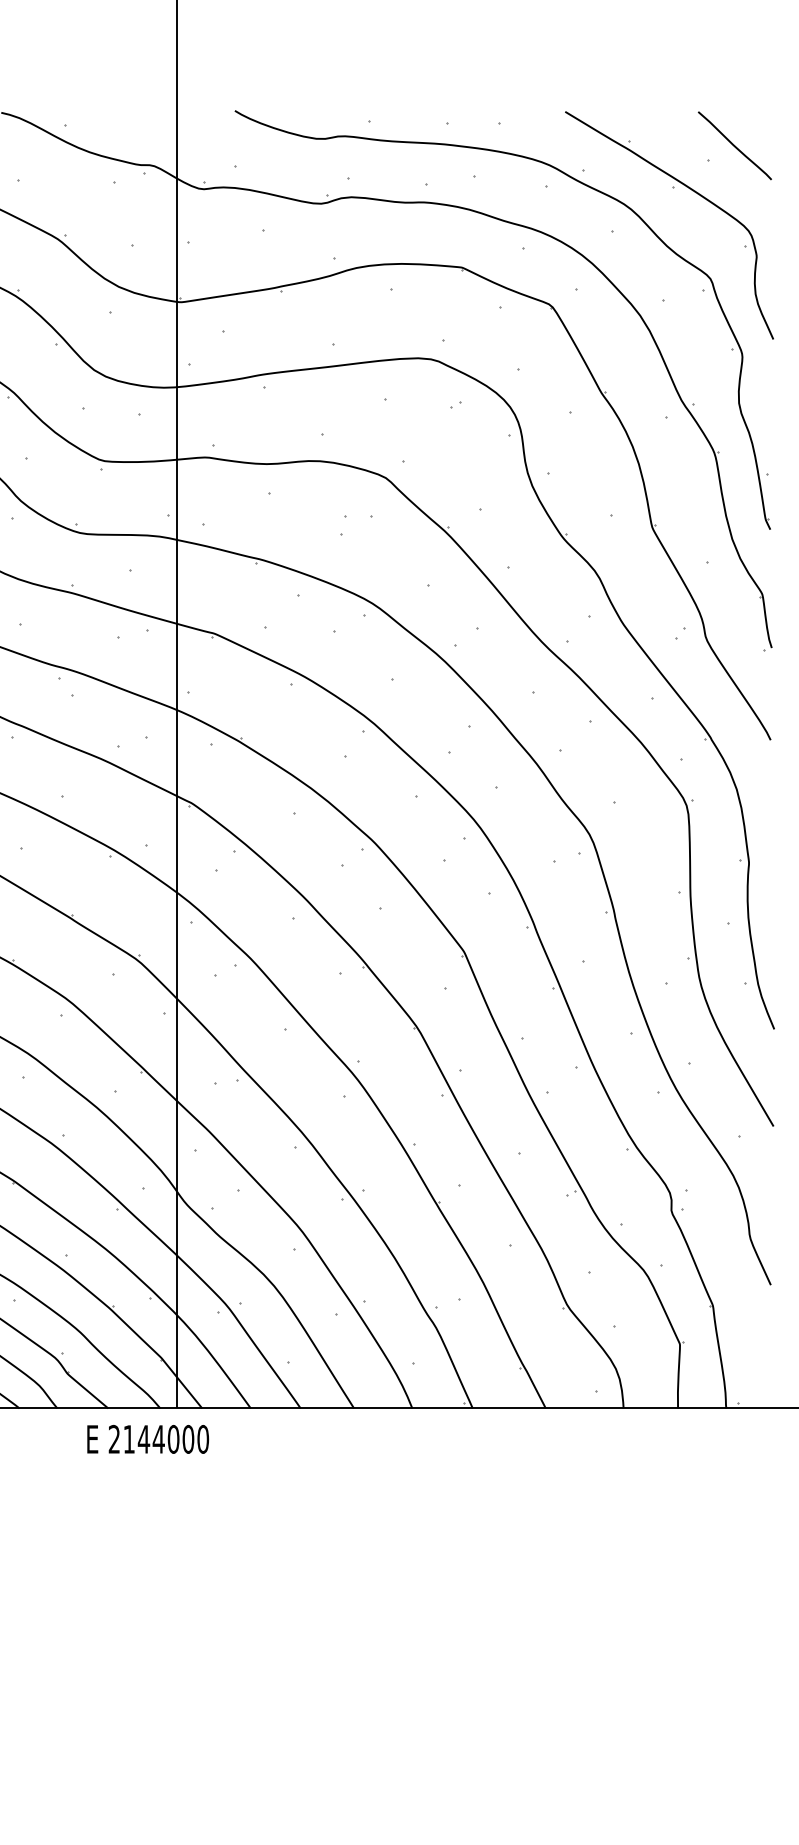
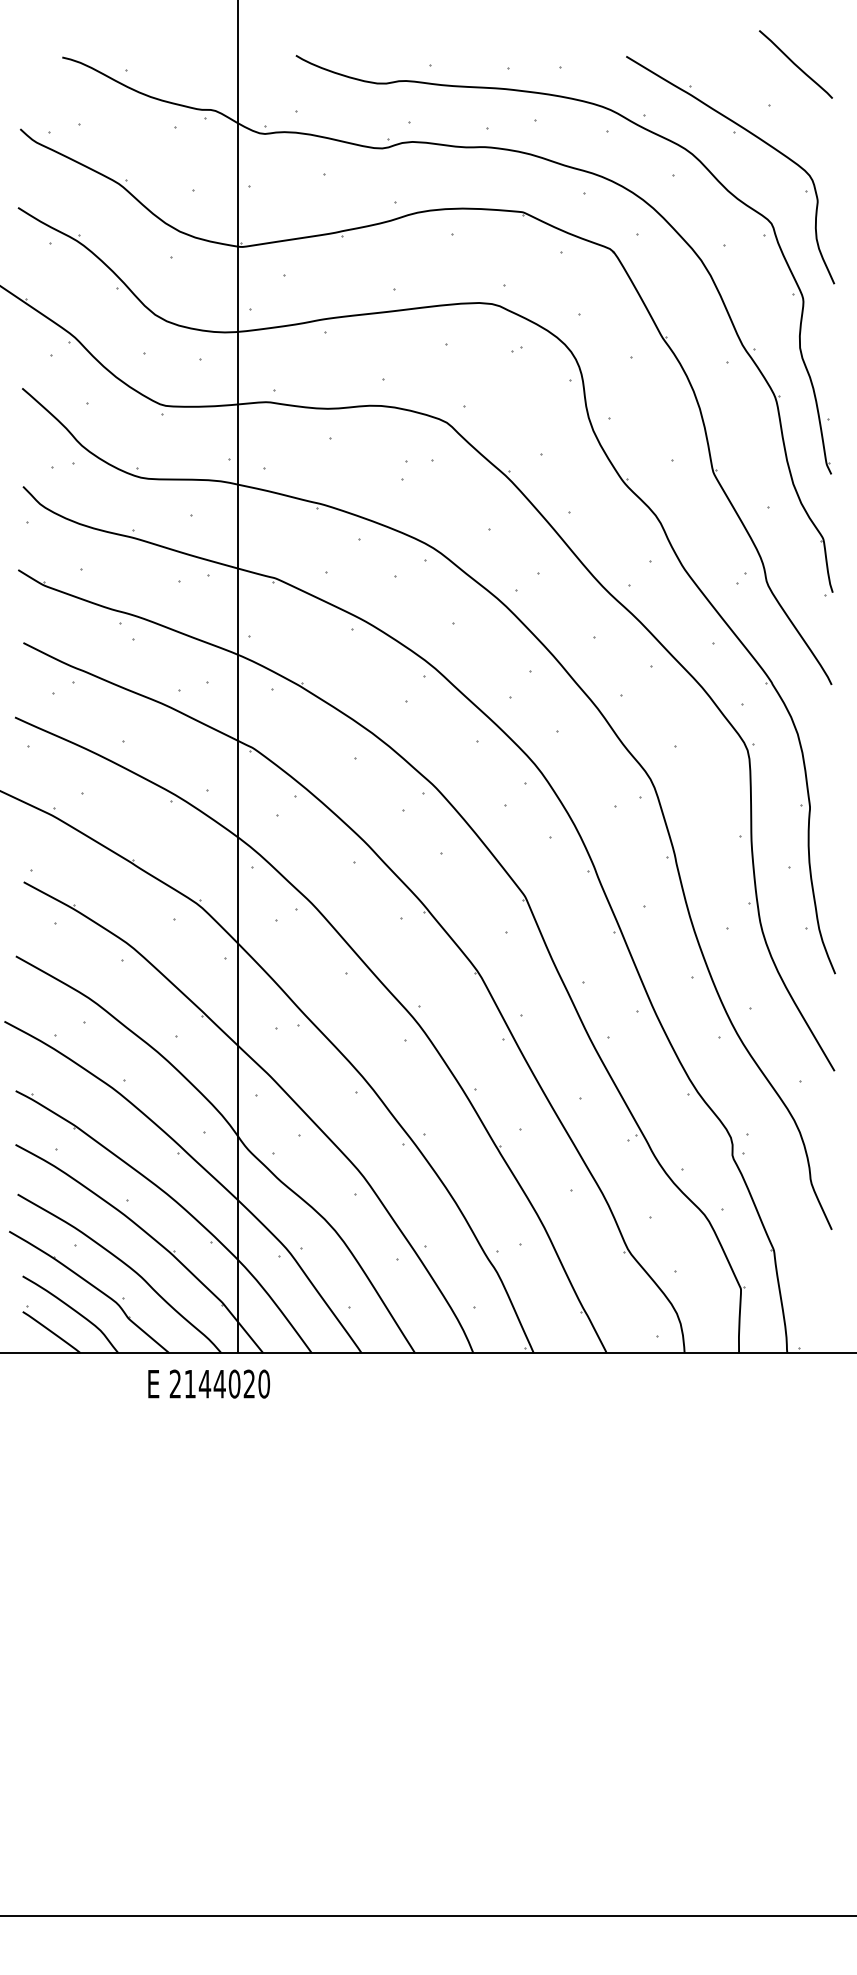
curve: (734, 145) -> (795, 64), moved
text: (188, 1438) -> (249, 1383), 2144000 -> 2144020

